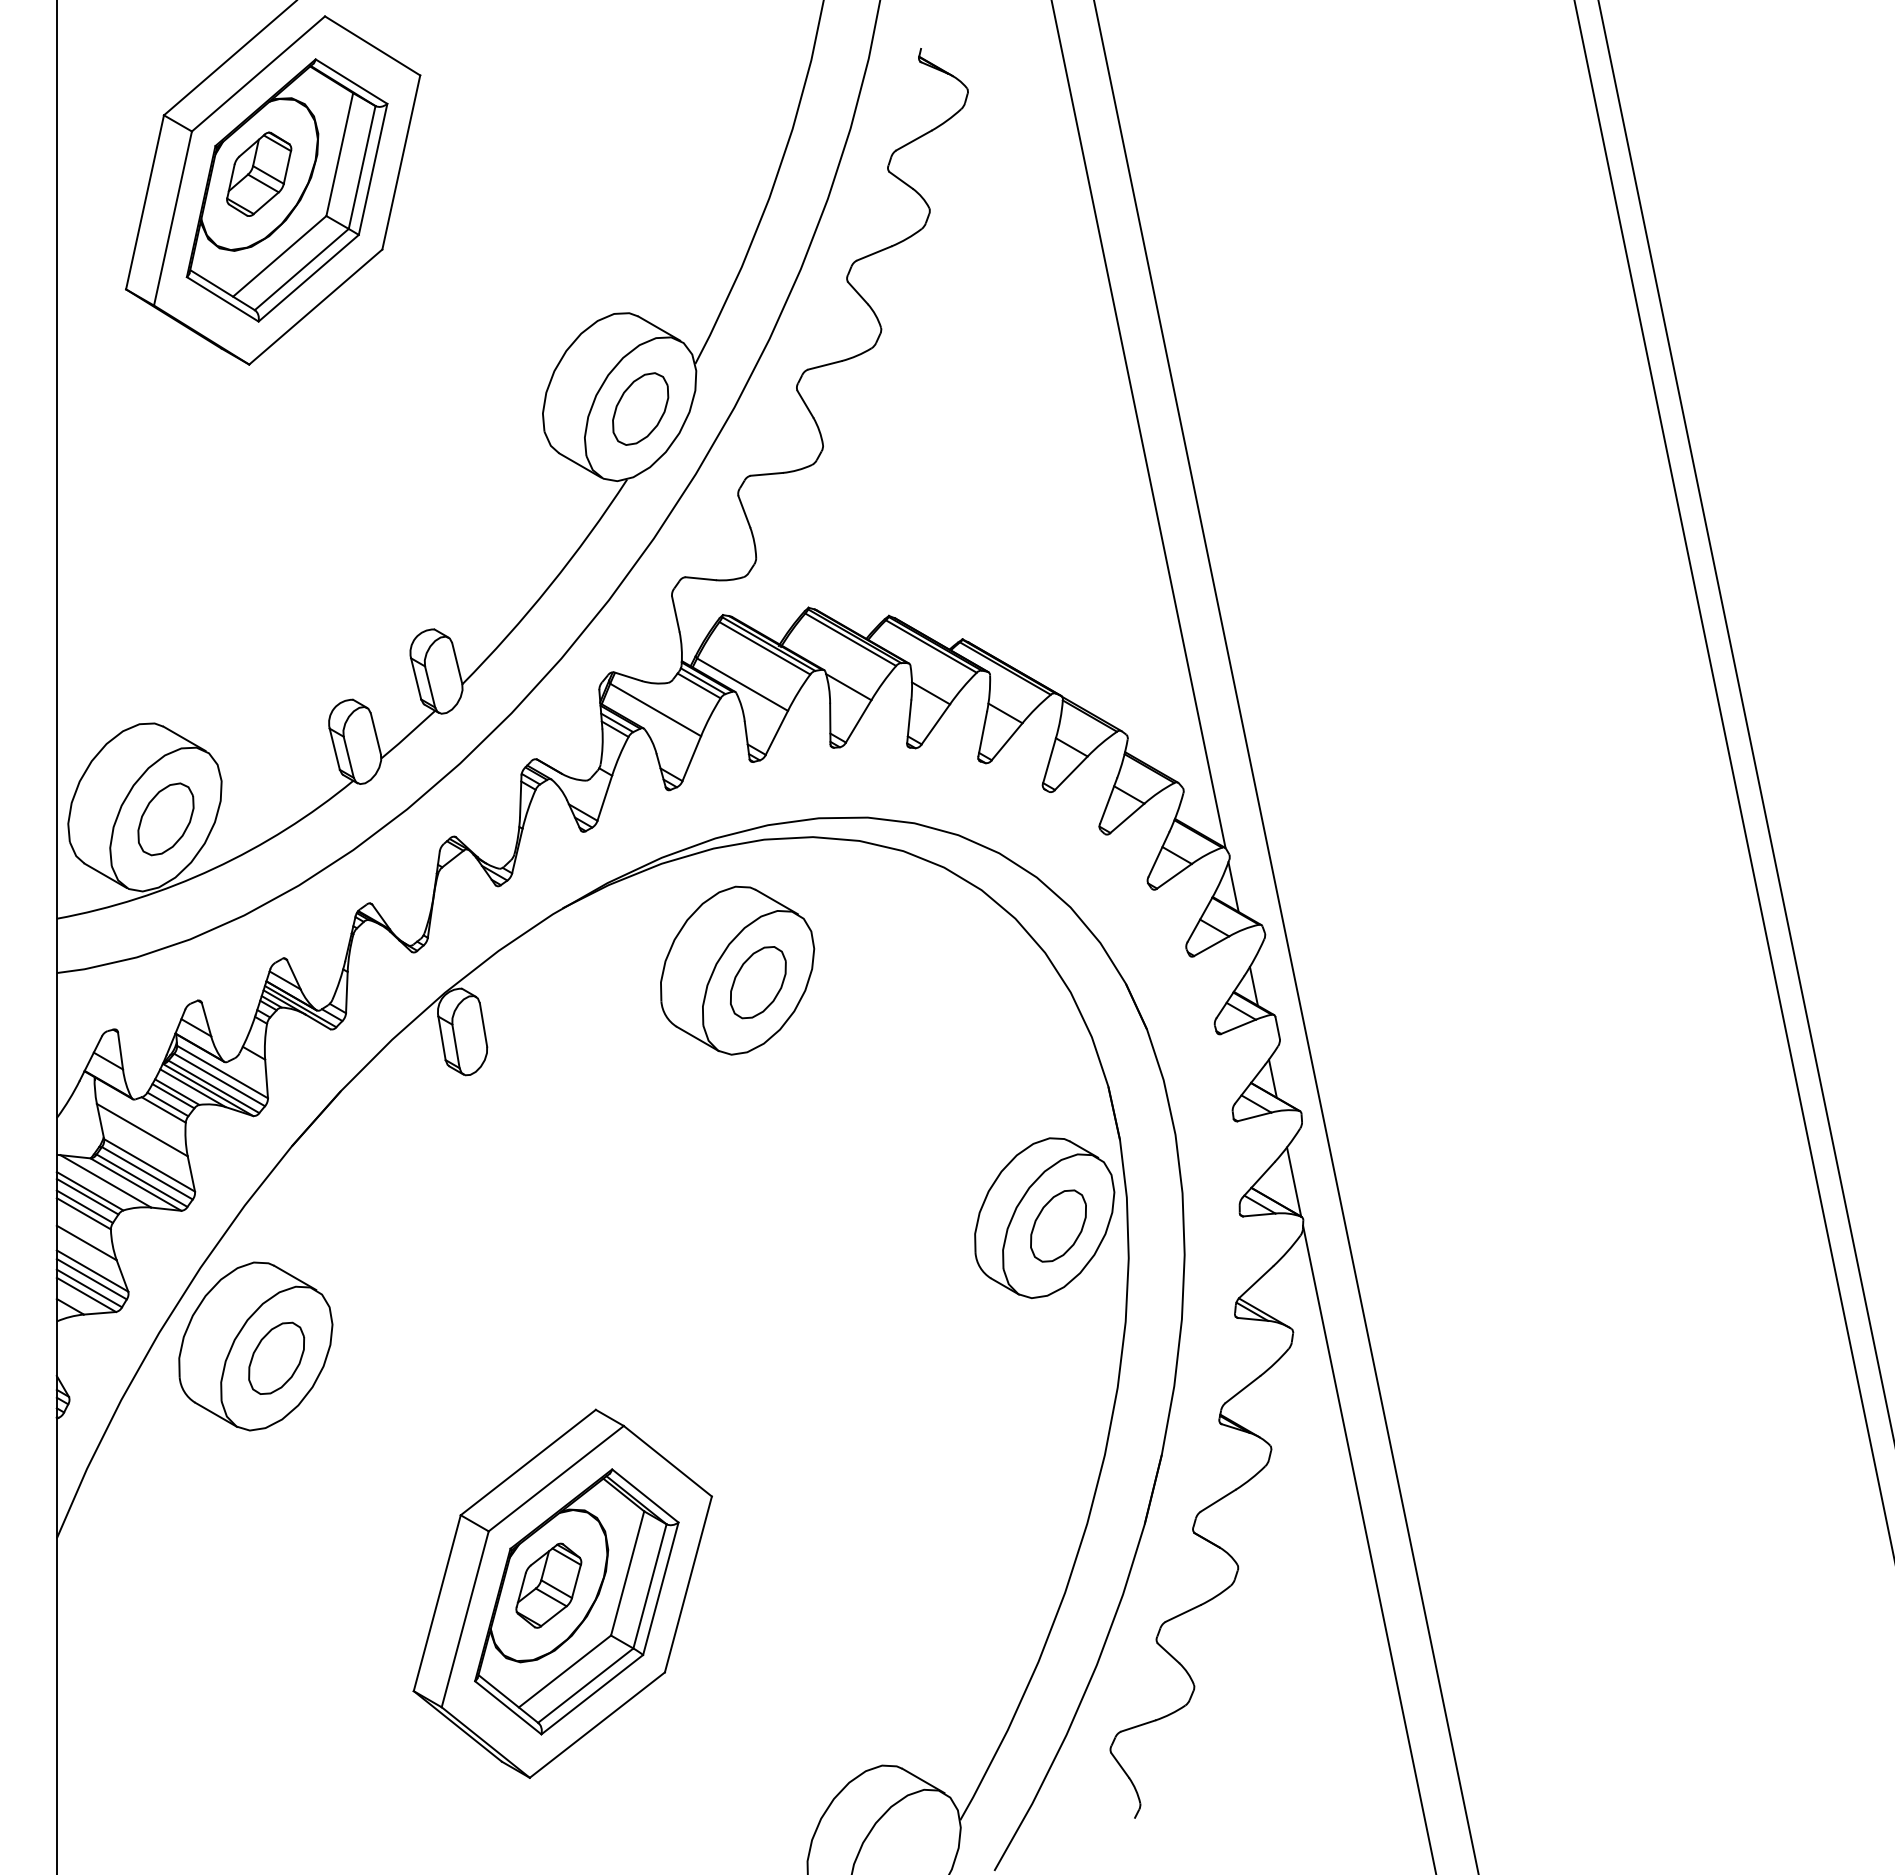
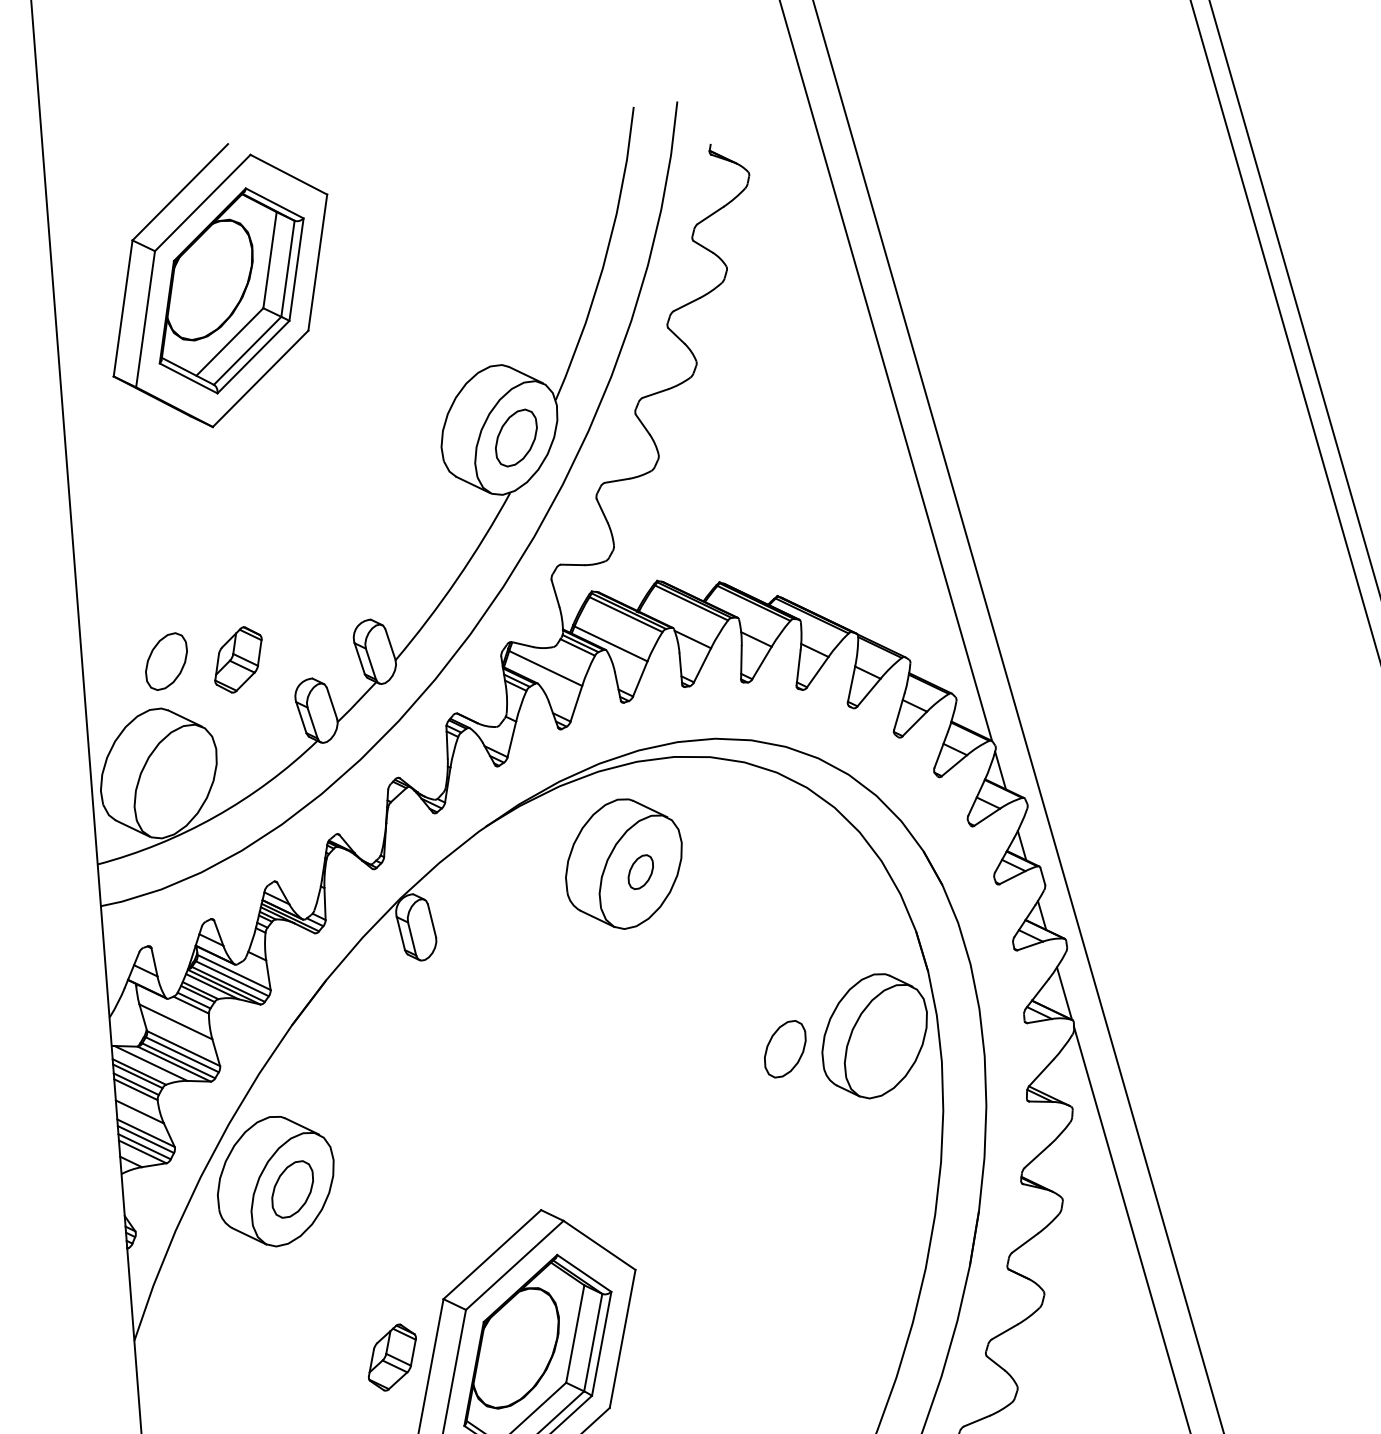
part: (259, 173) -> (238, 659), moved
part: (165, 819) -> (166, 661), moved
part: (758, 982) -> (640, 871), size x0.6
part: (1058, 1225) -> (785, 1048), moved
part: (548, 1585) -> (392, 1357), moved

